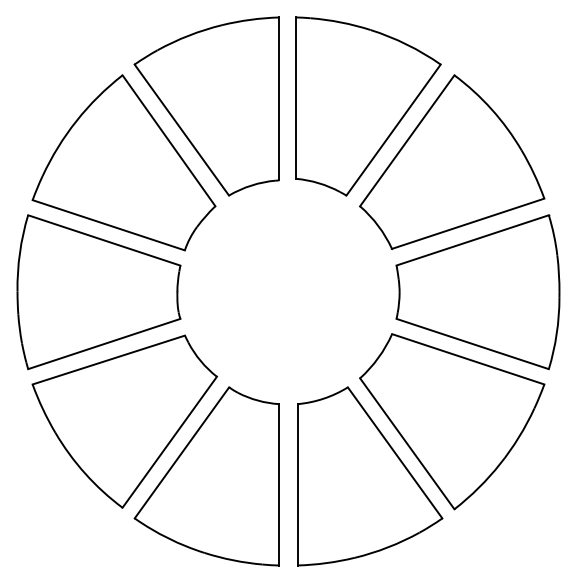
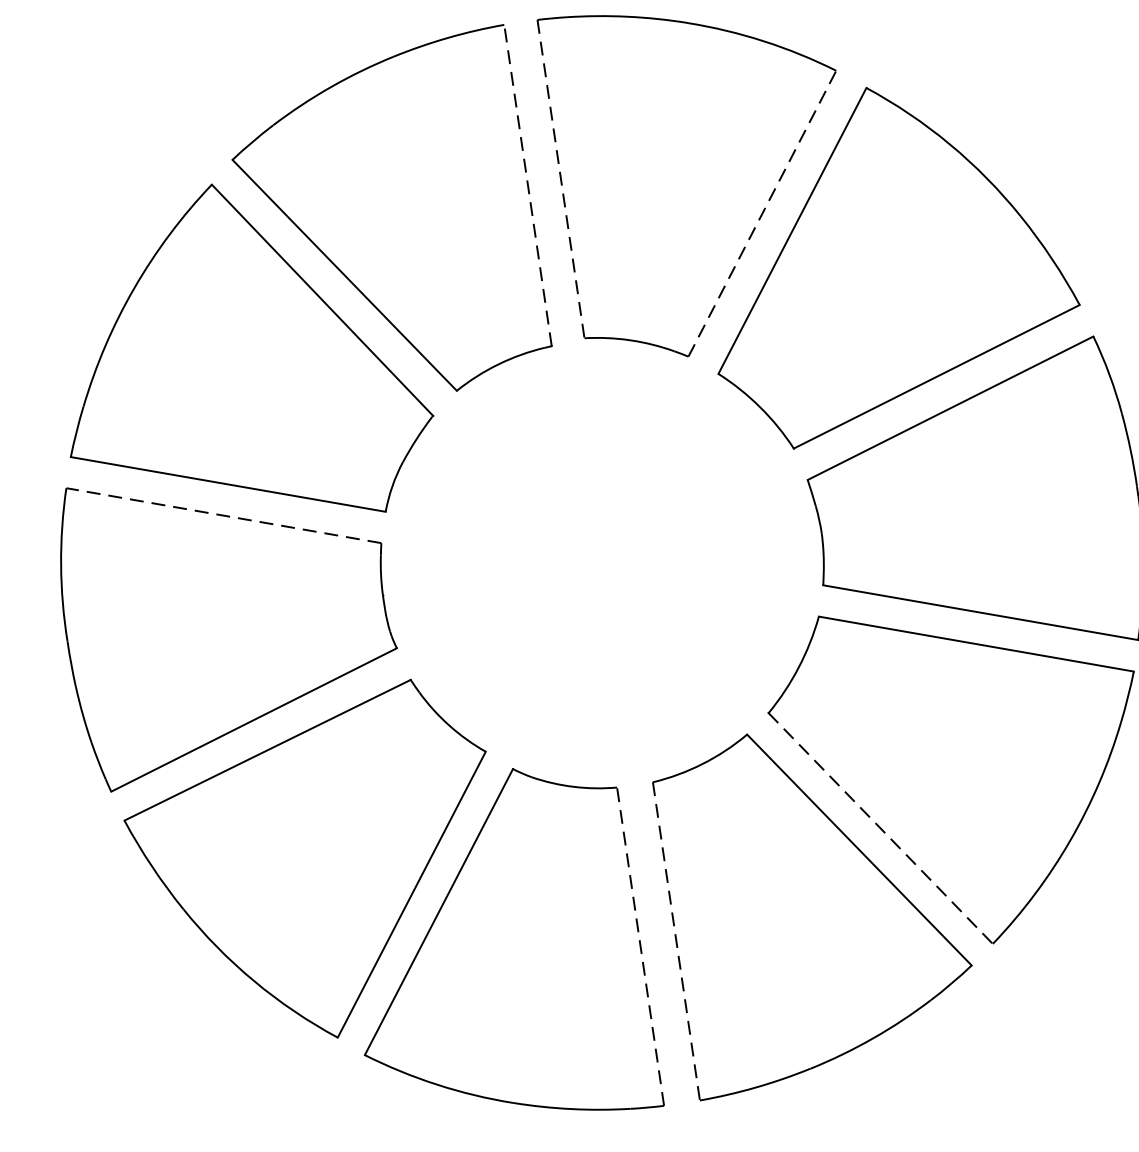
line: (279, 98) -> (528, 184), solid -> dashed
line: (296, 98) -> (561, 179), solid -> dashed
line: (393, 130) -> (762, 214), solid -> dashed
line: (103, 240) -> (222, 516), solid -> dashed
line: (407, 443) -> (881, 827), solid -> dashed
line: (279, 484) -> (640, 946), solid -> dashed
line: (297, 484) -> (676, 940), solid -> dashed

